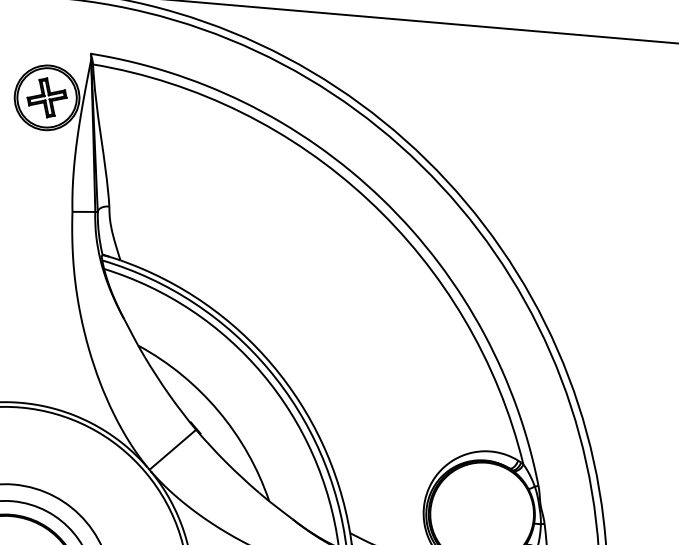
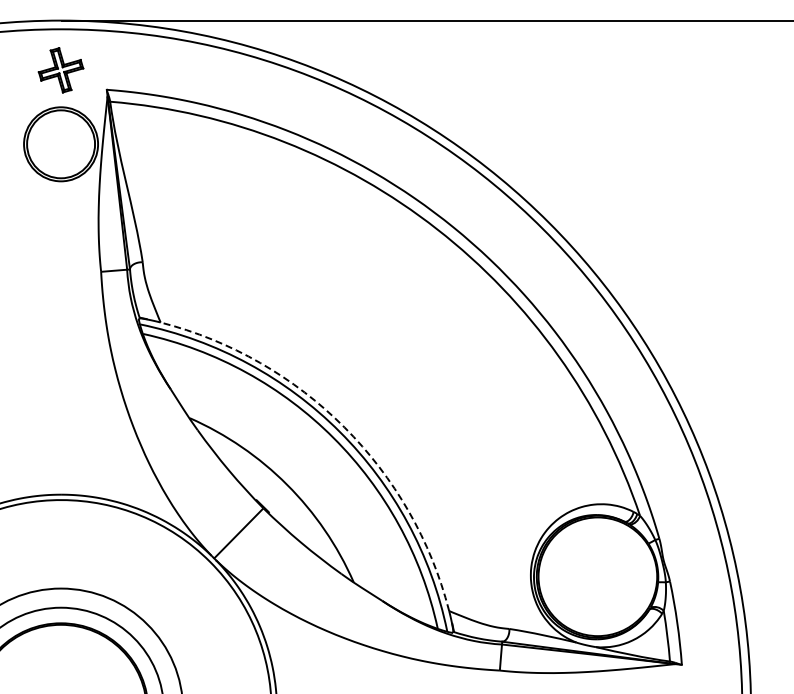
part: (46, 97) -> (60, 70), moved
arc: (272, 365) -> (344, 427), solid -> dashed

